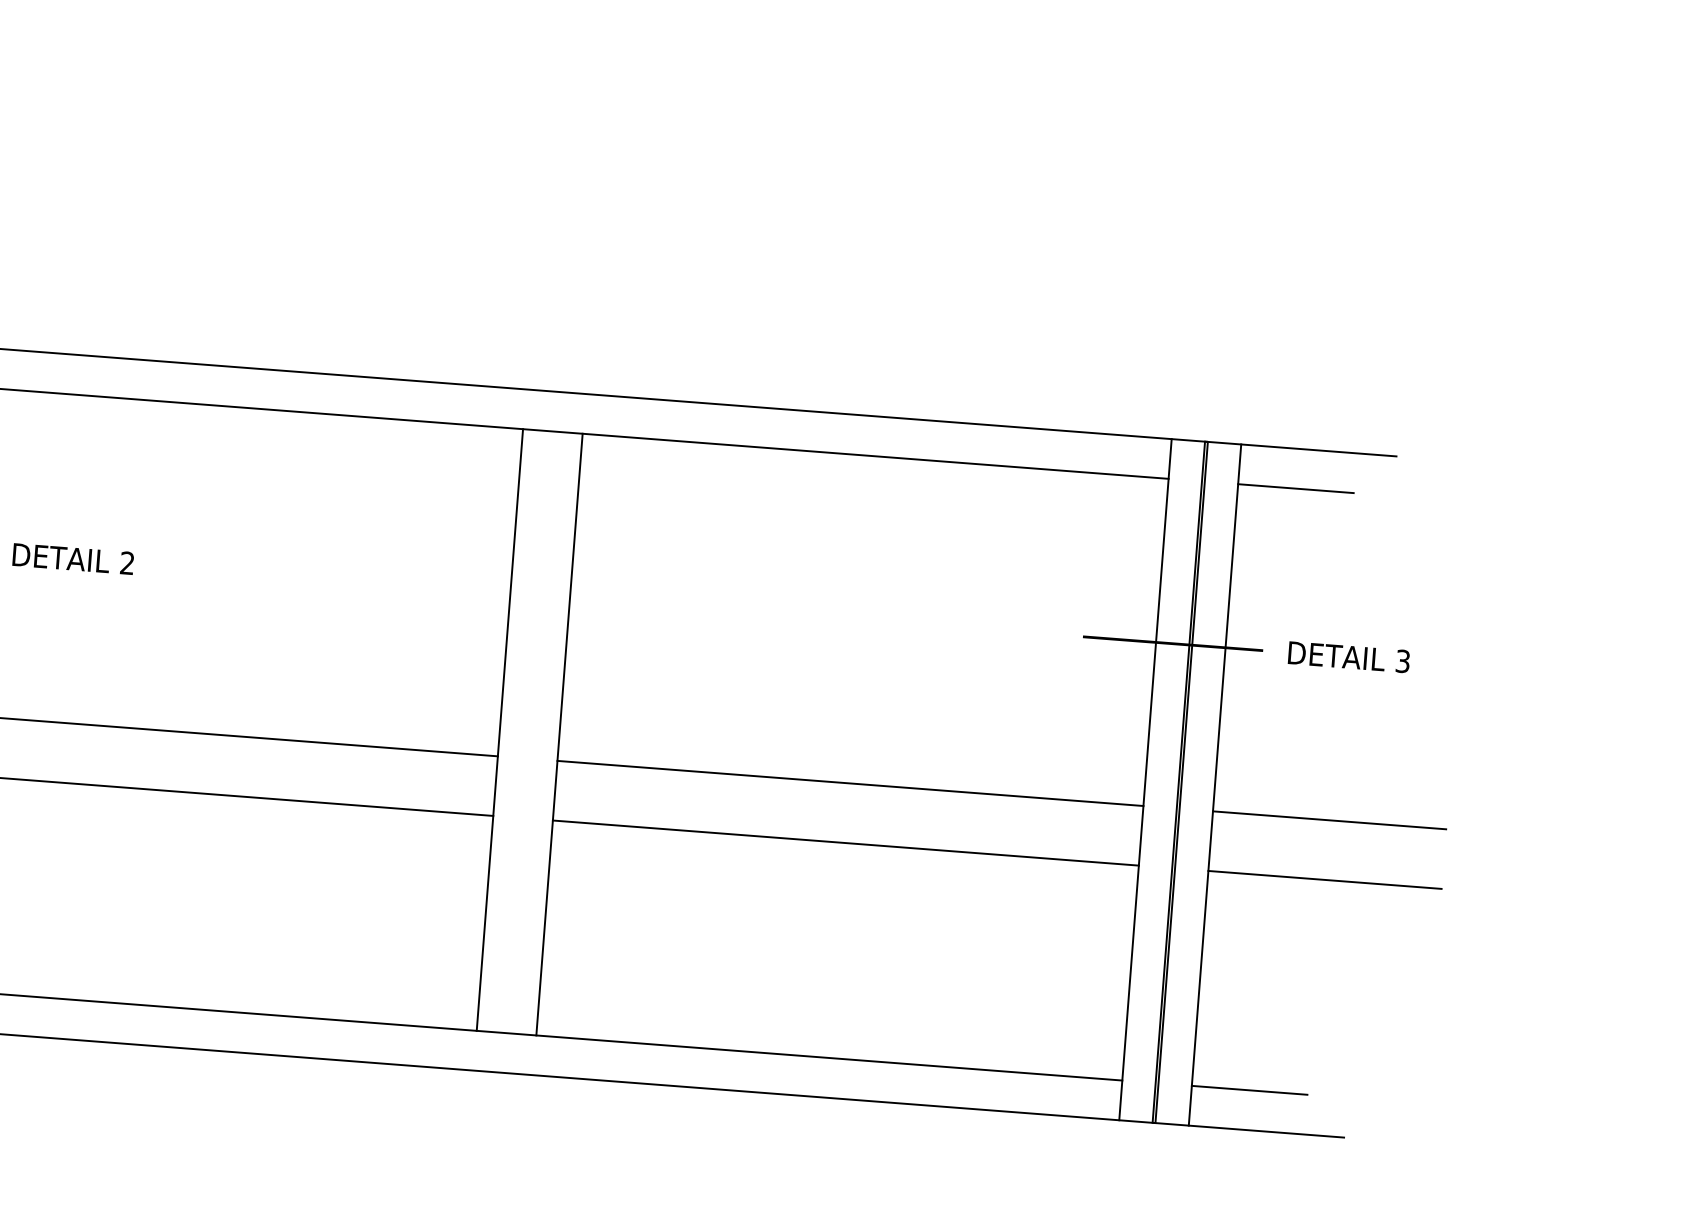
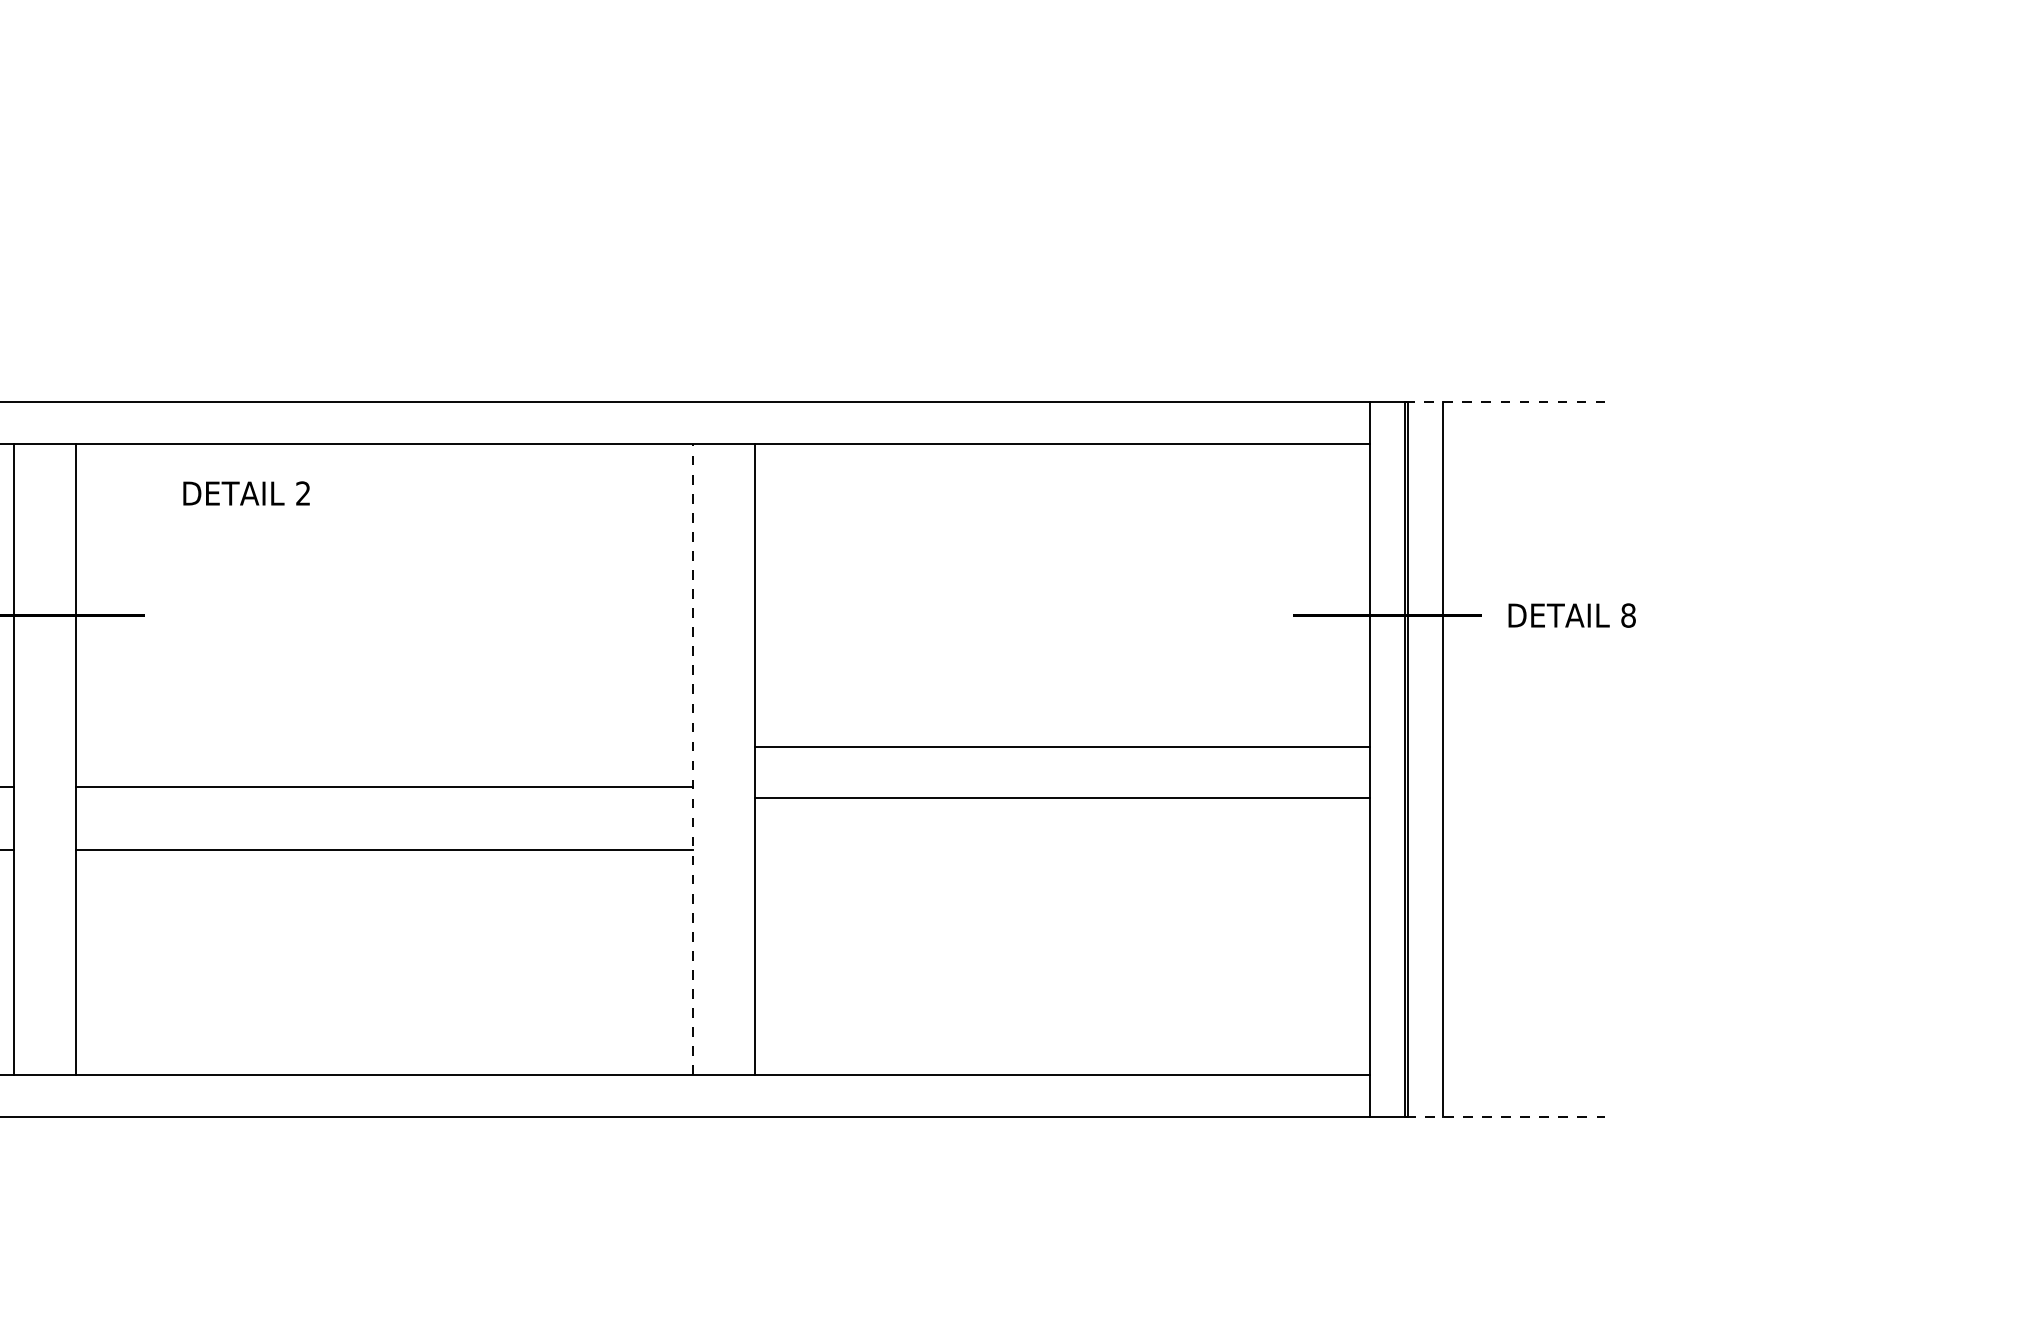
line: (1301, 449) -> (1505, 402), solid -> dashed
line: (1295, 488) -> (1502, 444), removed
text: (73, 559) -> (246, 493), moved
text: (1403, 661) -> (1628, 615), 3 -> 8
line: (499, 729) -> (692, 759), solid -> dashed
line: (850, 783) -> (1062, 747), moved
line: (1329, 820) -> (1564, 787), removed
line: (845, 842) -> (1062, 797), moved
line: (1324, 879) -> (1564, 849), removed
line: (1249, 1089) -> (1502, 1074), removed
line: (1248, 1130) -> (1505, 1116), solid -> dashed

